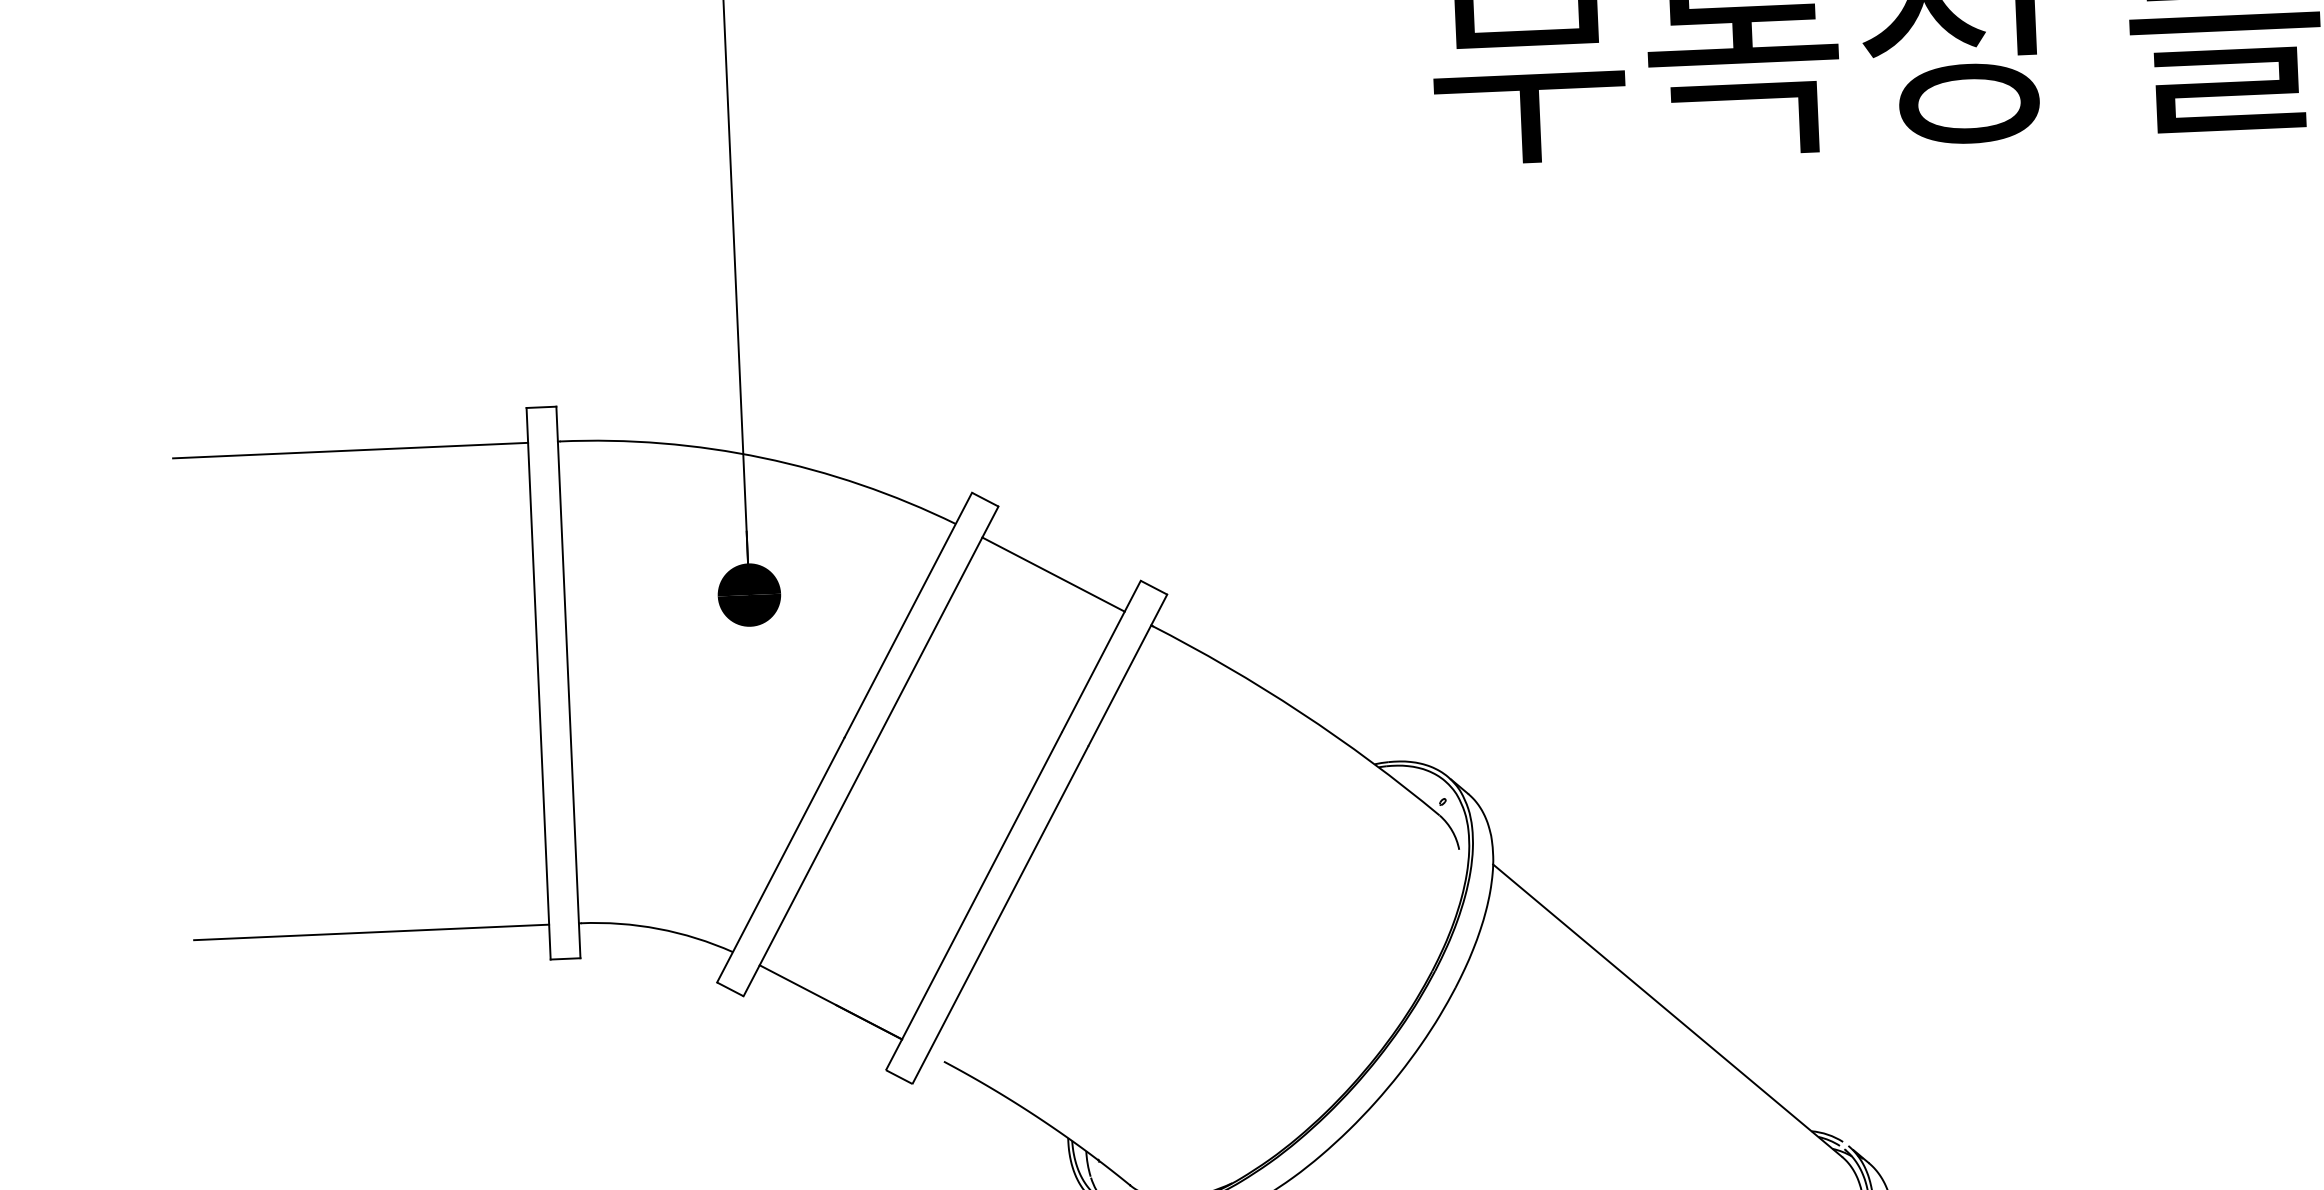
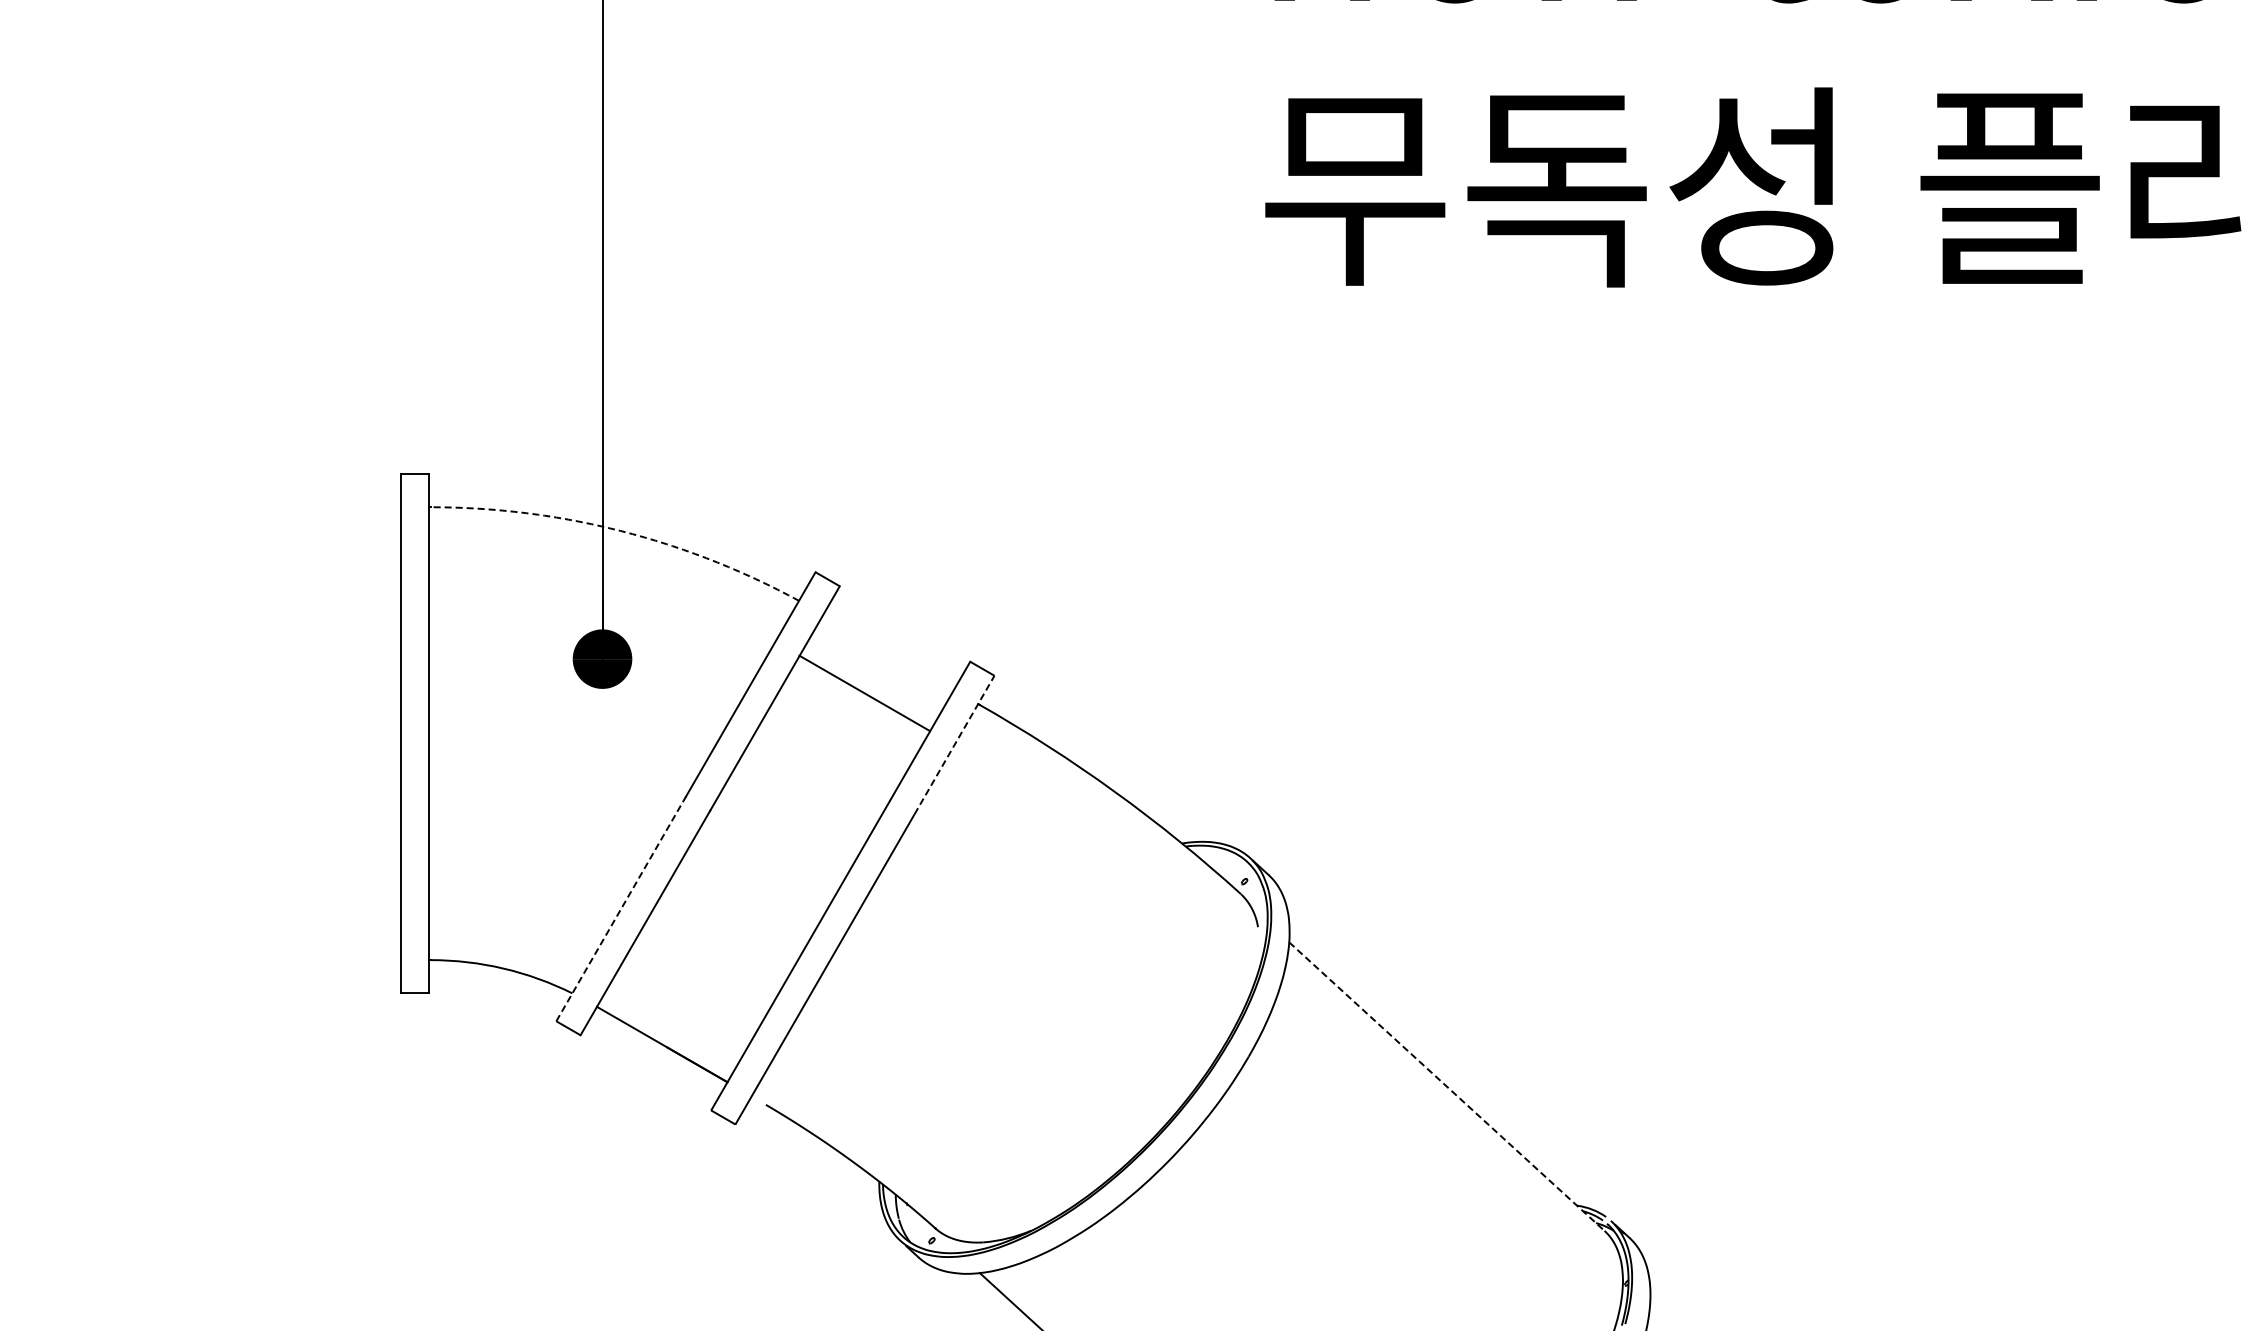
line: (350, 450) -> (234, 507), removed
arc: (762, 458) -> (620, 531), solid -> dashed
line: (1053, 574) -> (864, 693), moved
line: (1127, 670) -> (954, 745), solid -> dashed
line: (781, 860) -> (621, 909), solid -> dashed
line: (371, 932) -> (234, 960), removed
line: (1667, 1010) -> (1446, 1086), solid -> dashed

